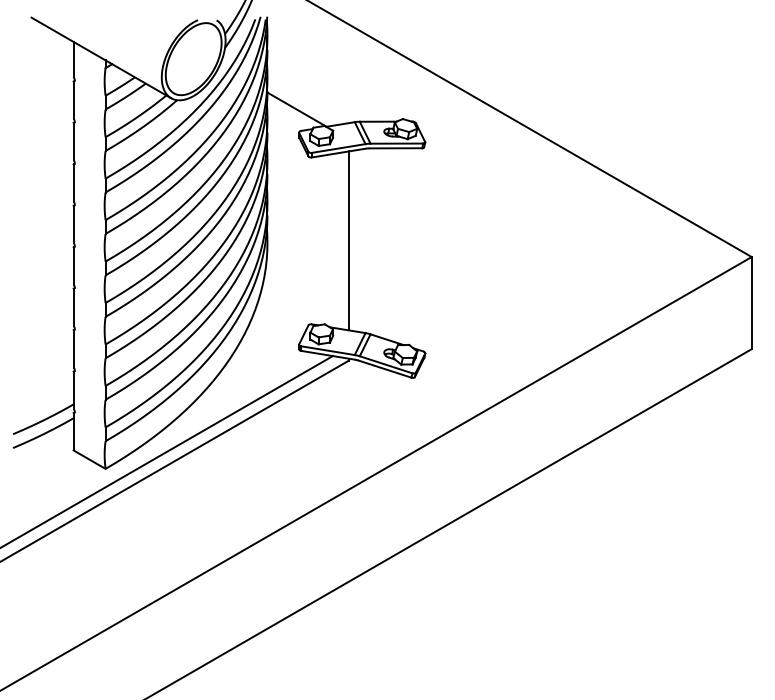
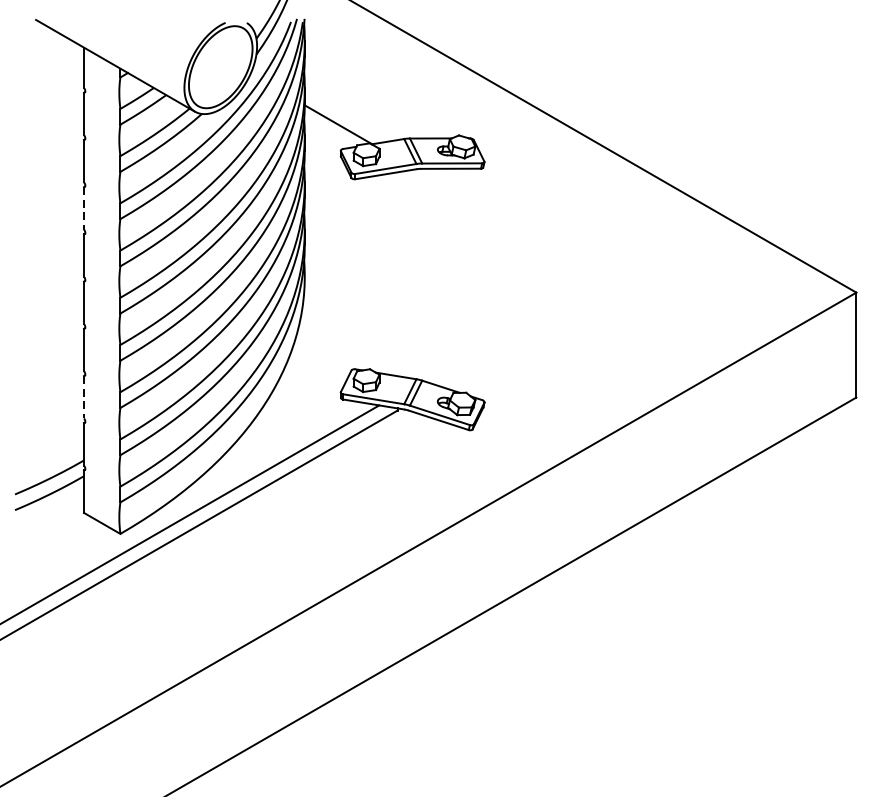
line: (73, 183) -> (83, 208), solid -> dashed
line: (348, 240) -> (397, 273), removed
line: (73, 348) -> (83, 396), solid -> dashed

